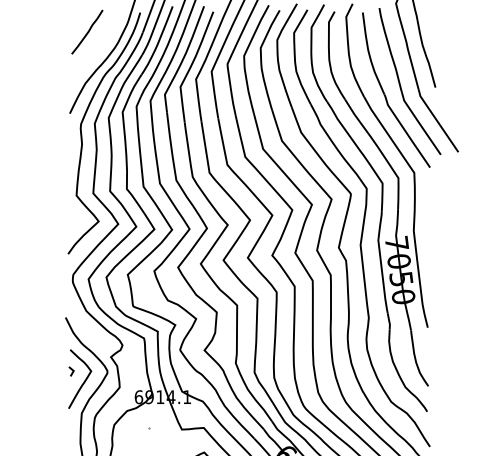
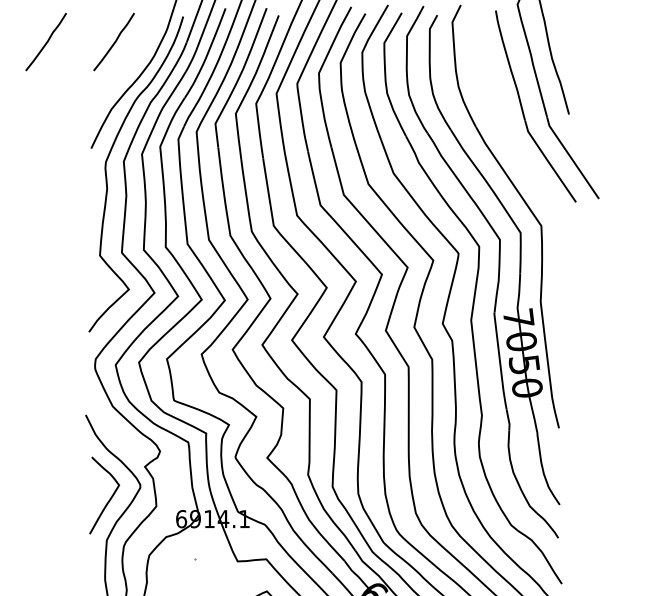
line: (35, 31) -> (46, 41), added
part: (385, 94) -> (503, 123), removed
line: (71, 370) -> (93, 484), removed

